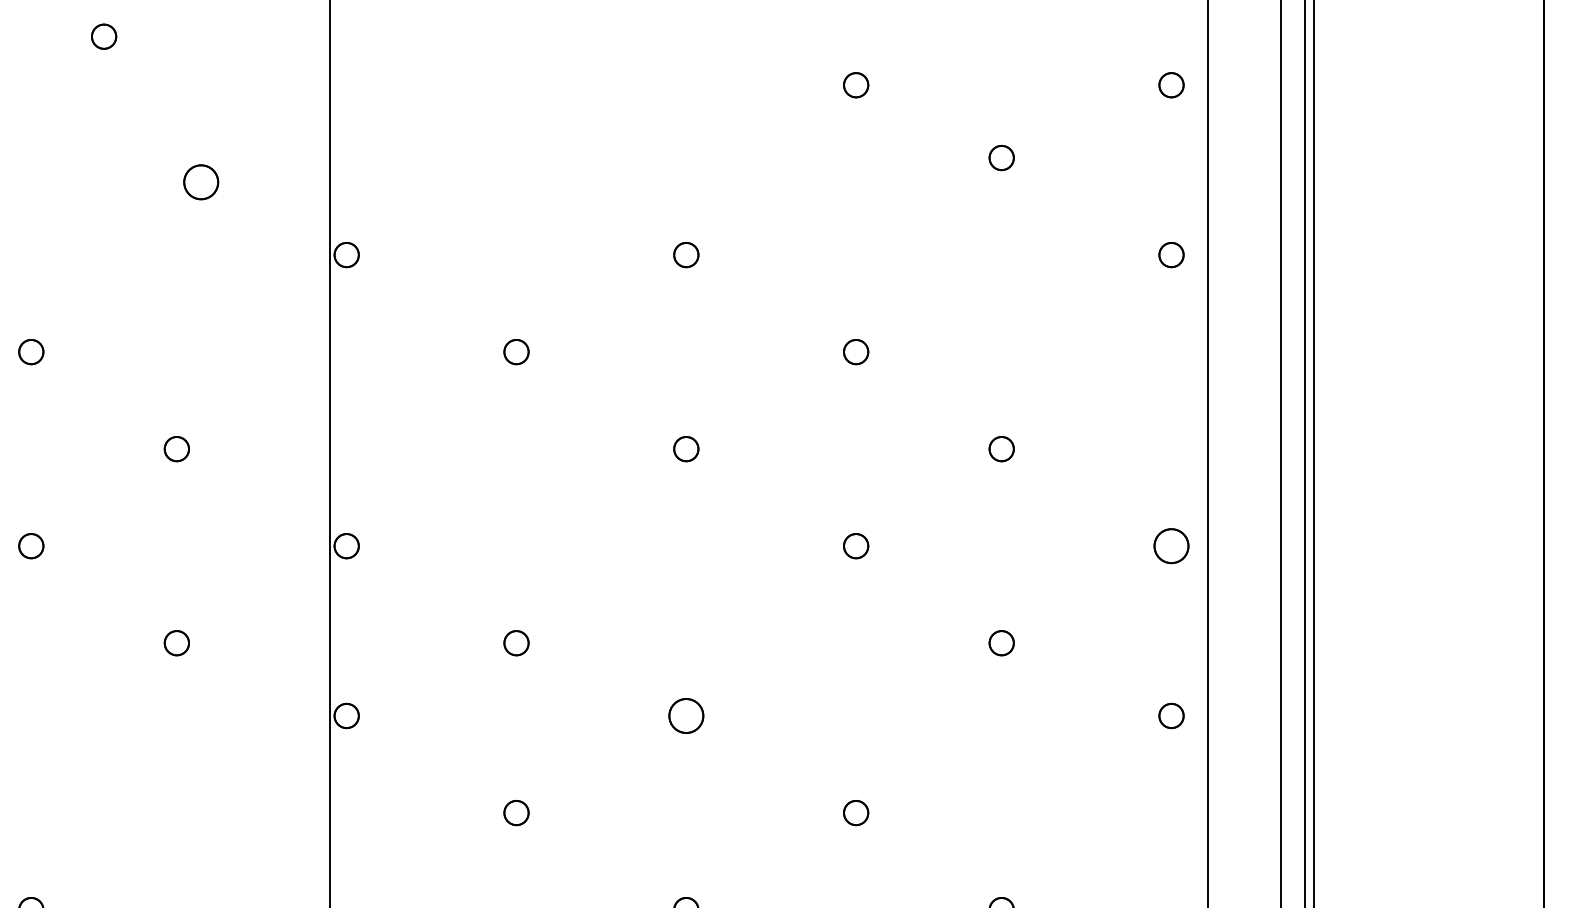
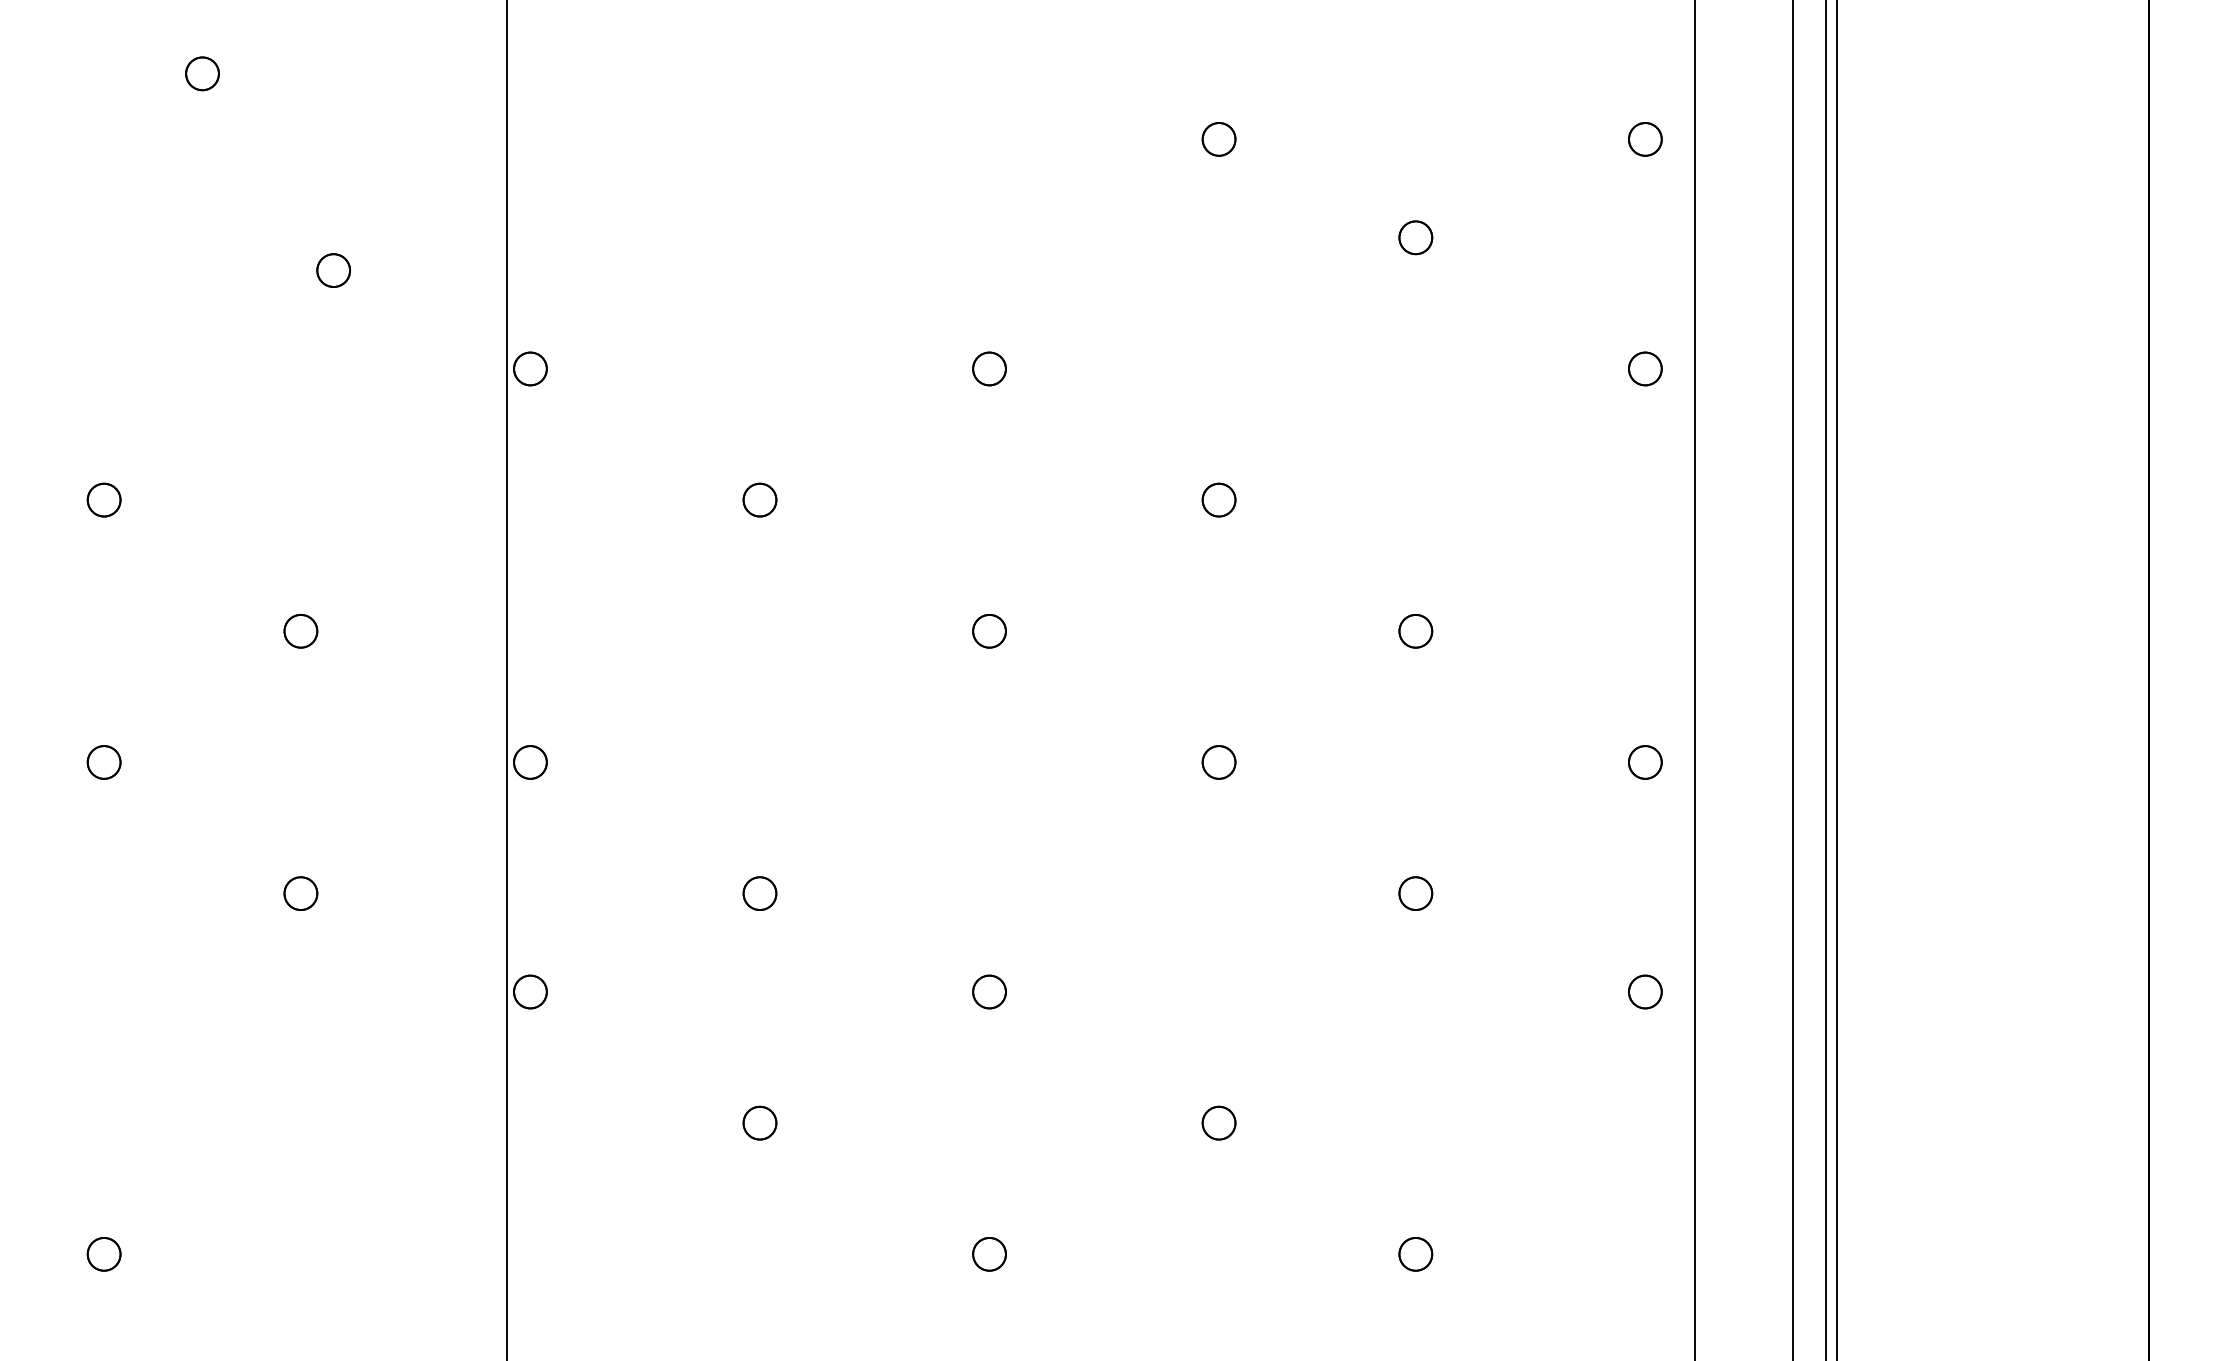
part: (201, 182) -> (333, 270), size x0.71
part: (1171, 546) -> (1645, 762), size x0.71
part: (686, 715) -> (989, 991), size x0.71

